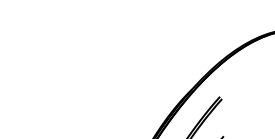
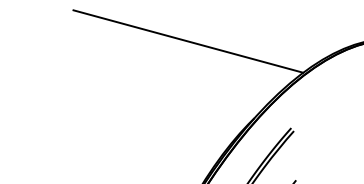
line: (142, 31) -> (188, 41), added

